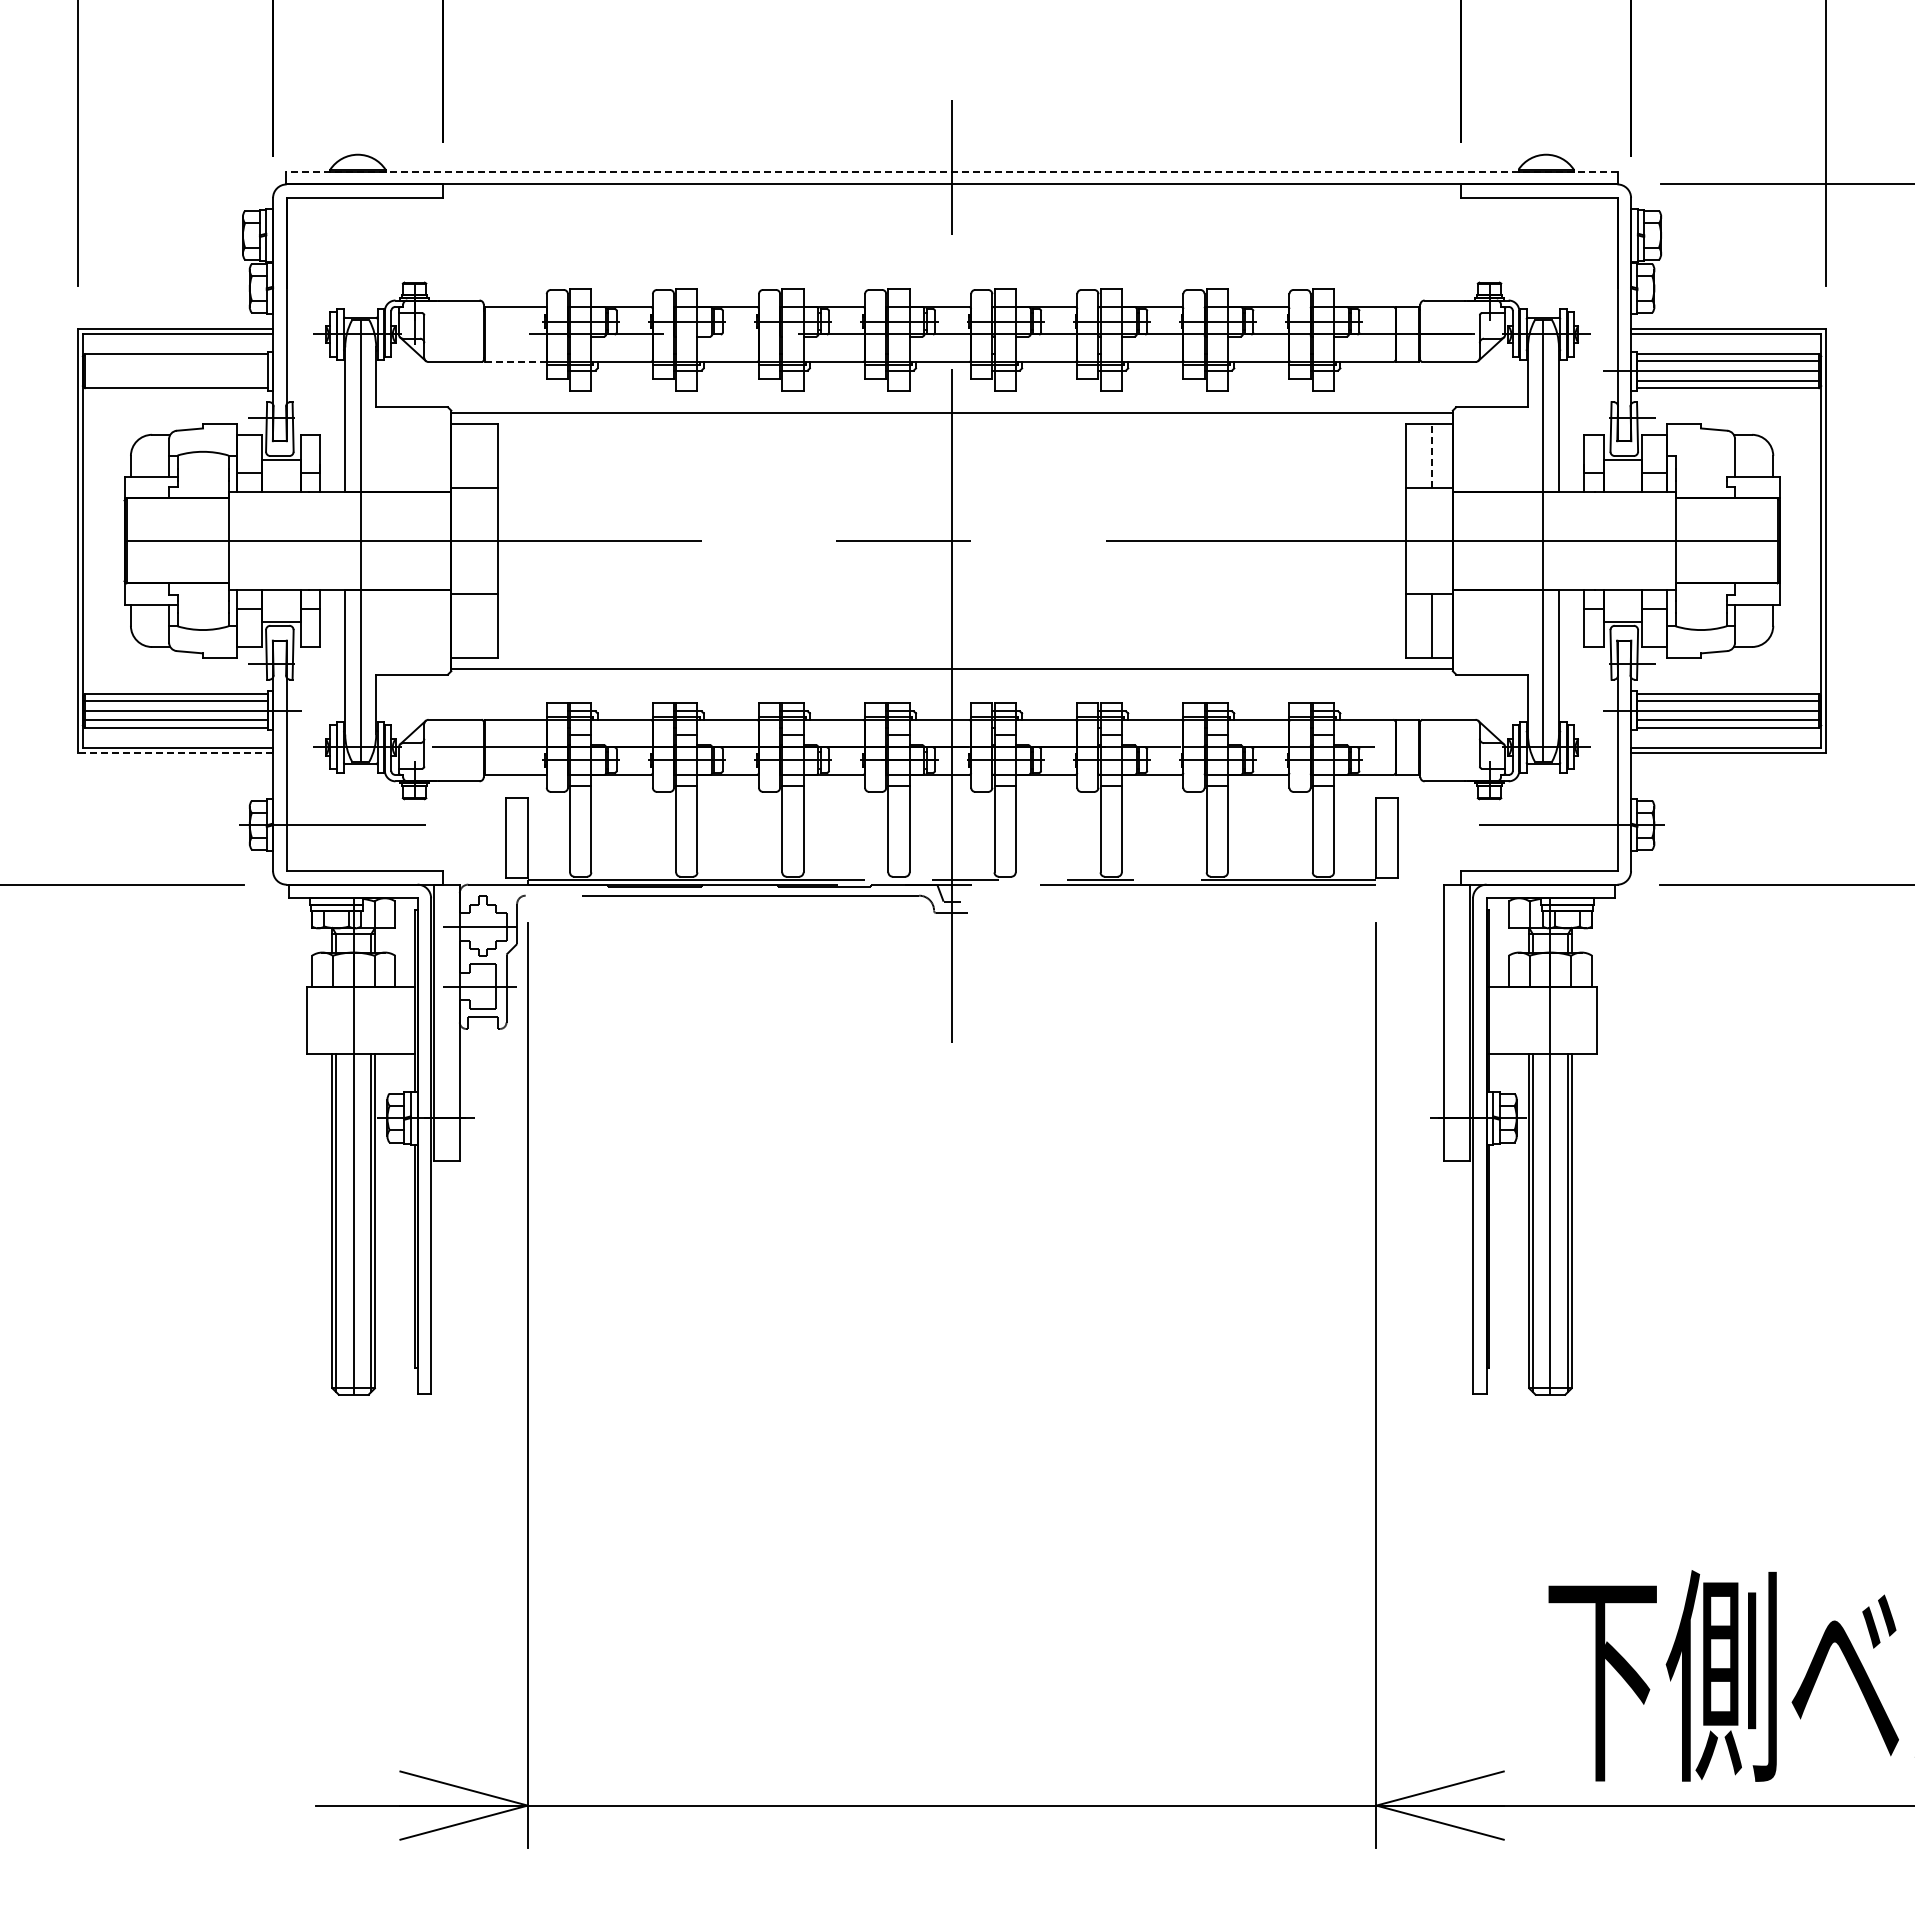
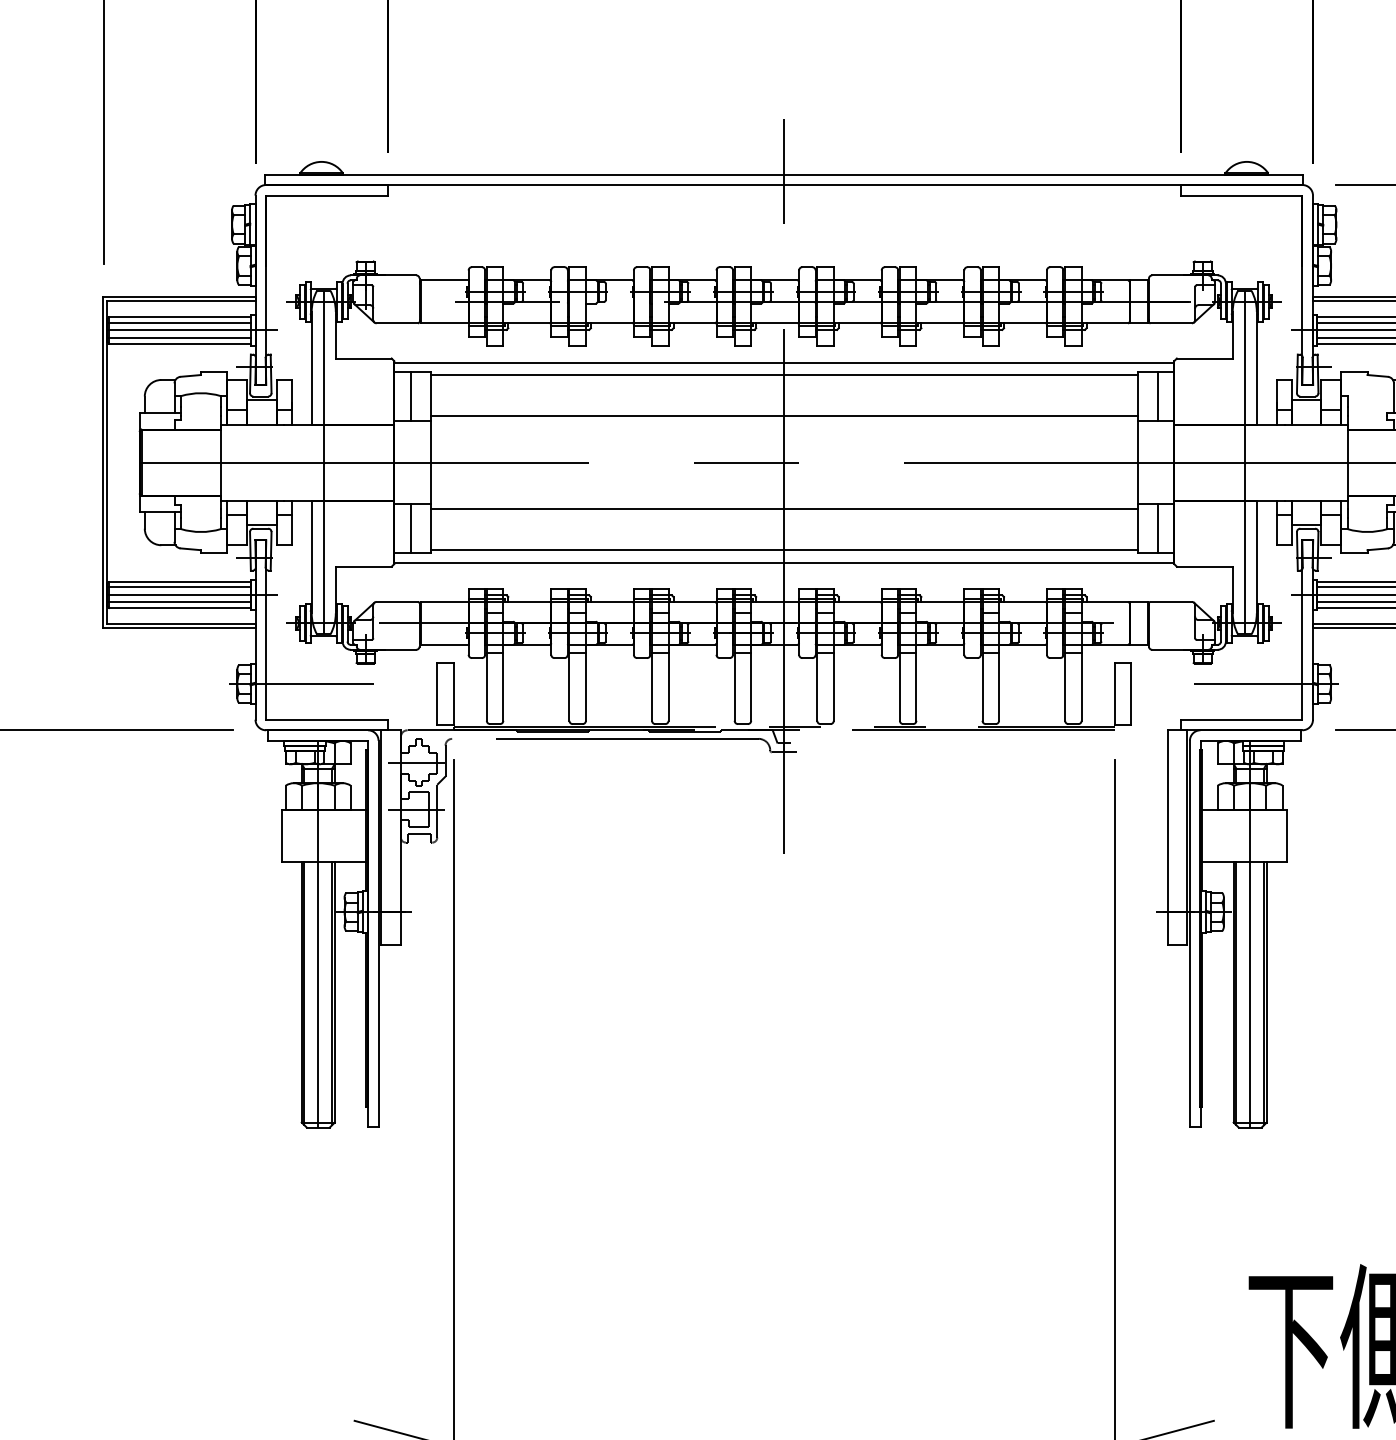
line: (951, 171) -> (783, 174), dashed -> solid
line: (174, 361) -> (178, 322), added
line: (516, 362) -> (445, 323), dashed -> solid
line: (191, 371) -> (191, 330), added
line: (174, 380) -> (178, 337), added
line: (951, 428) -> (783, 375), added
line: (472, 455) -> (410, 396), added
line: (1431, 456) -> (1157, 396), dashed -> solid
line: (951, 481) -> (783, 416), added
line: (951, 600) -> (783, 509), added
line: (472, 625) -> (410, 528), added
line: (951, 653) -> (783, 550), added
line: (175, 753) -> (179, 628), dashed -> solid

